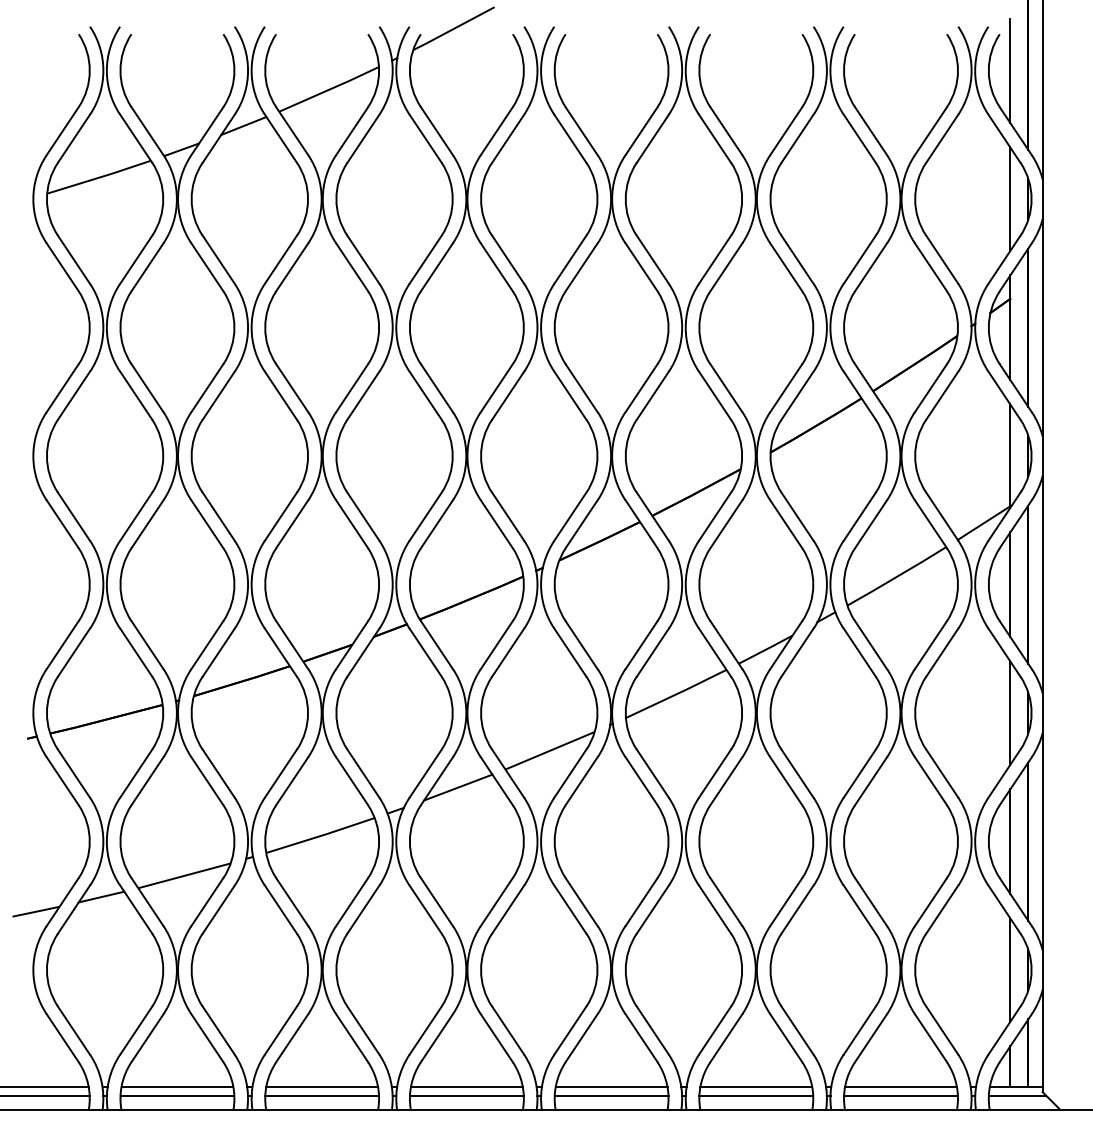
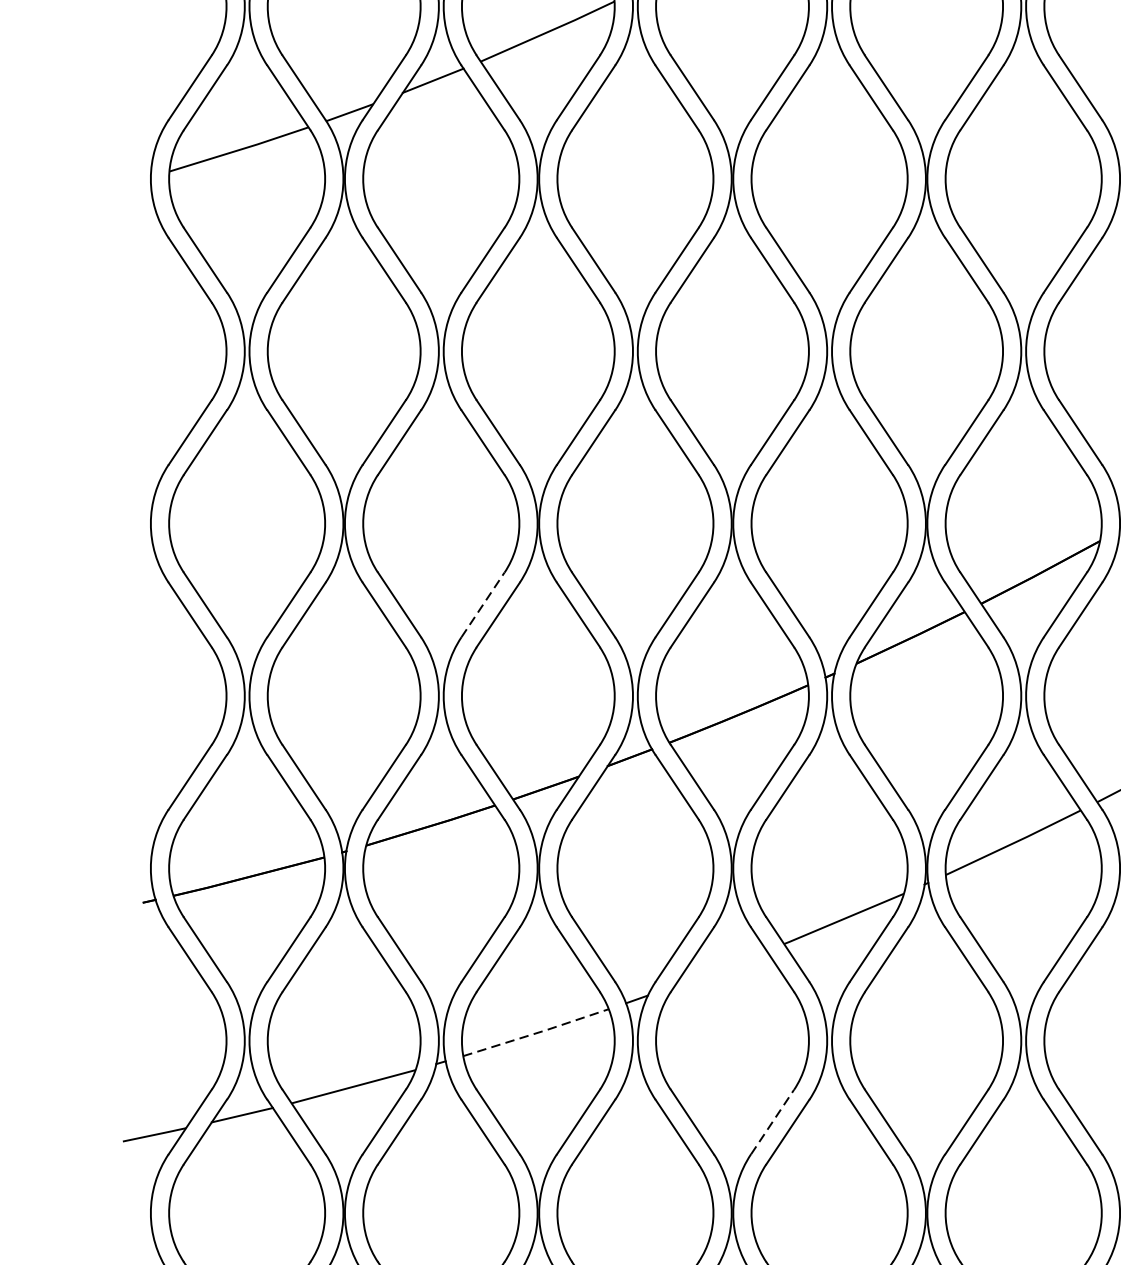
line: (280, 516) -> (482, 604), solid -> dashed
line: (457, 787) -> (719, 968), removed
line: (320, 835) -> (536, 1032), solid -> dashed
line: (496, 902) -> (772, 1122), solid -> dashed

